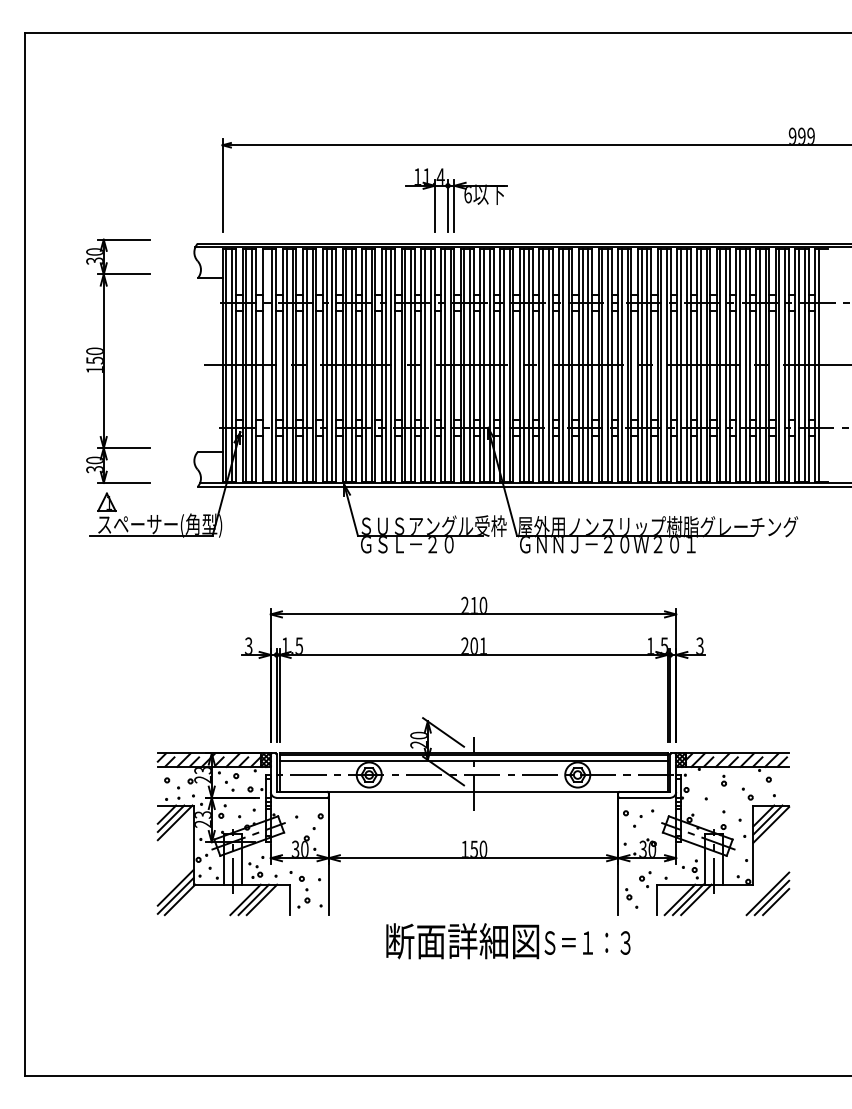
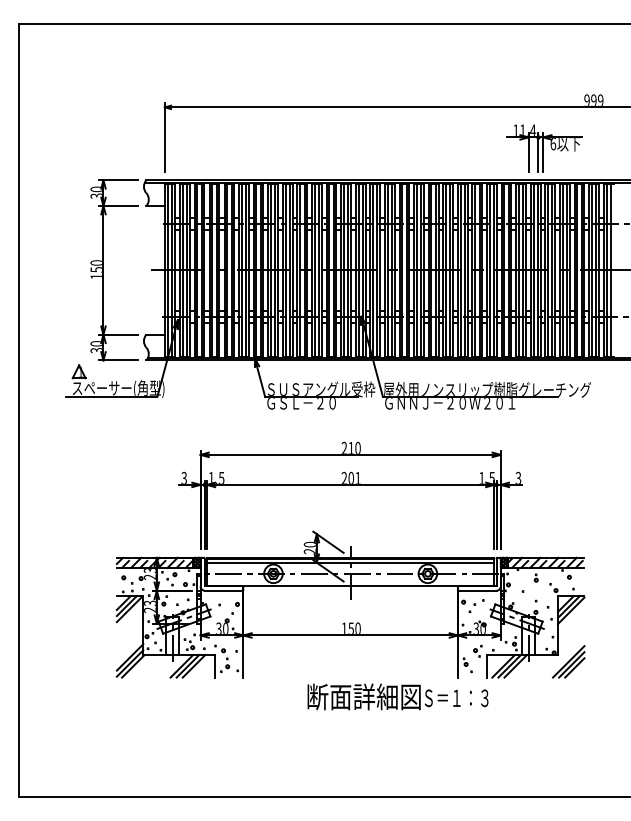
part: (456, 200) -> (544, 148), moved
part: (104, 360) -> (104, 269), moved
line: (266, 364) -> (197, 269), added
line: (824, 364) -> (610, 269), added
text: (508, 941) -> (398, 697), moved

